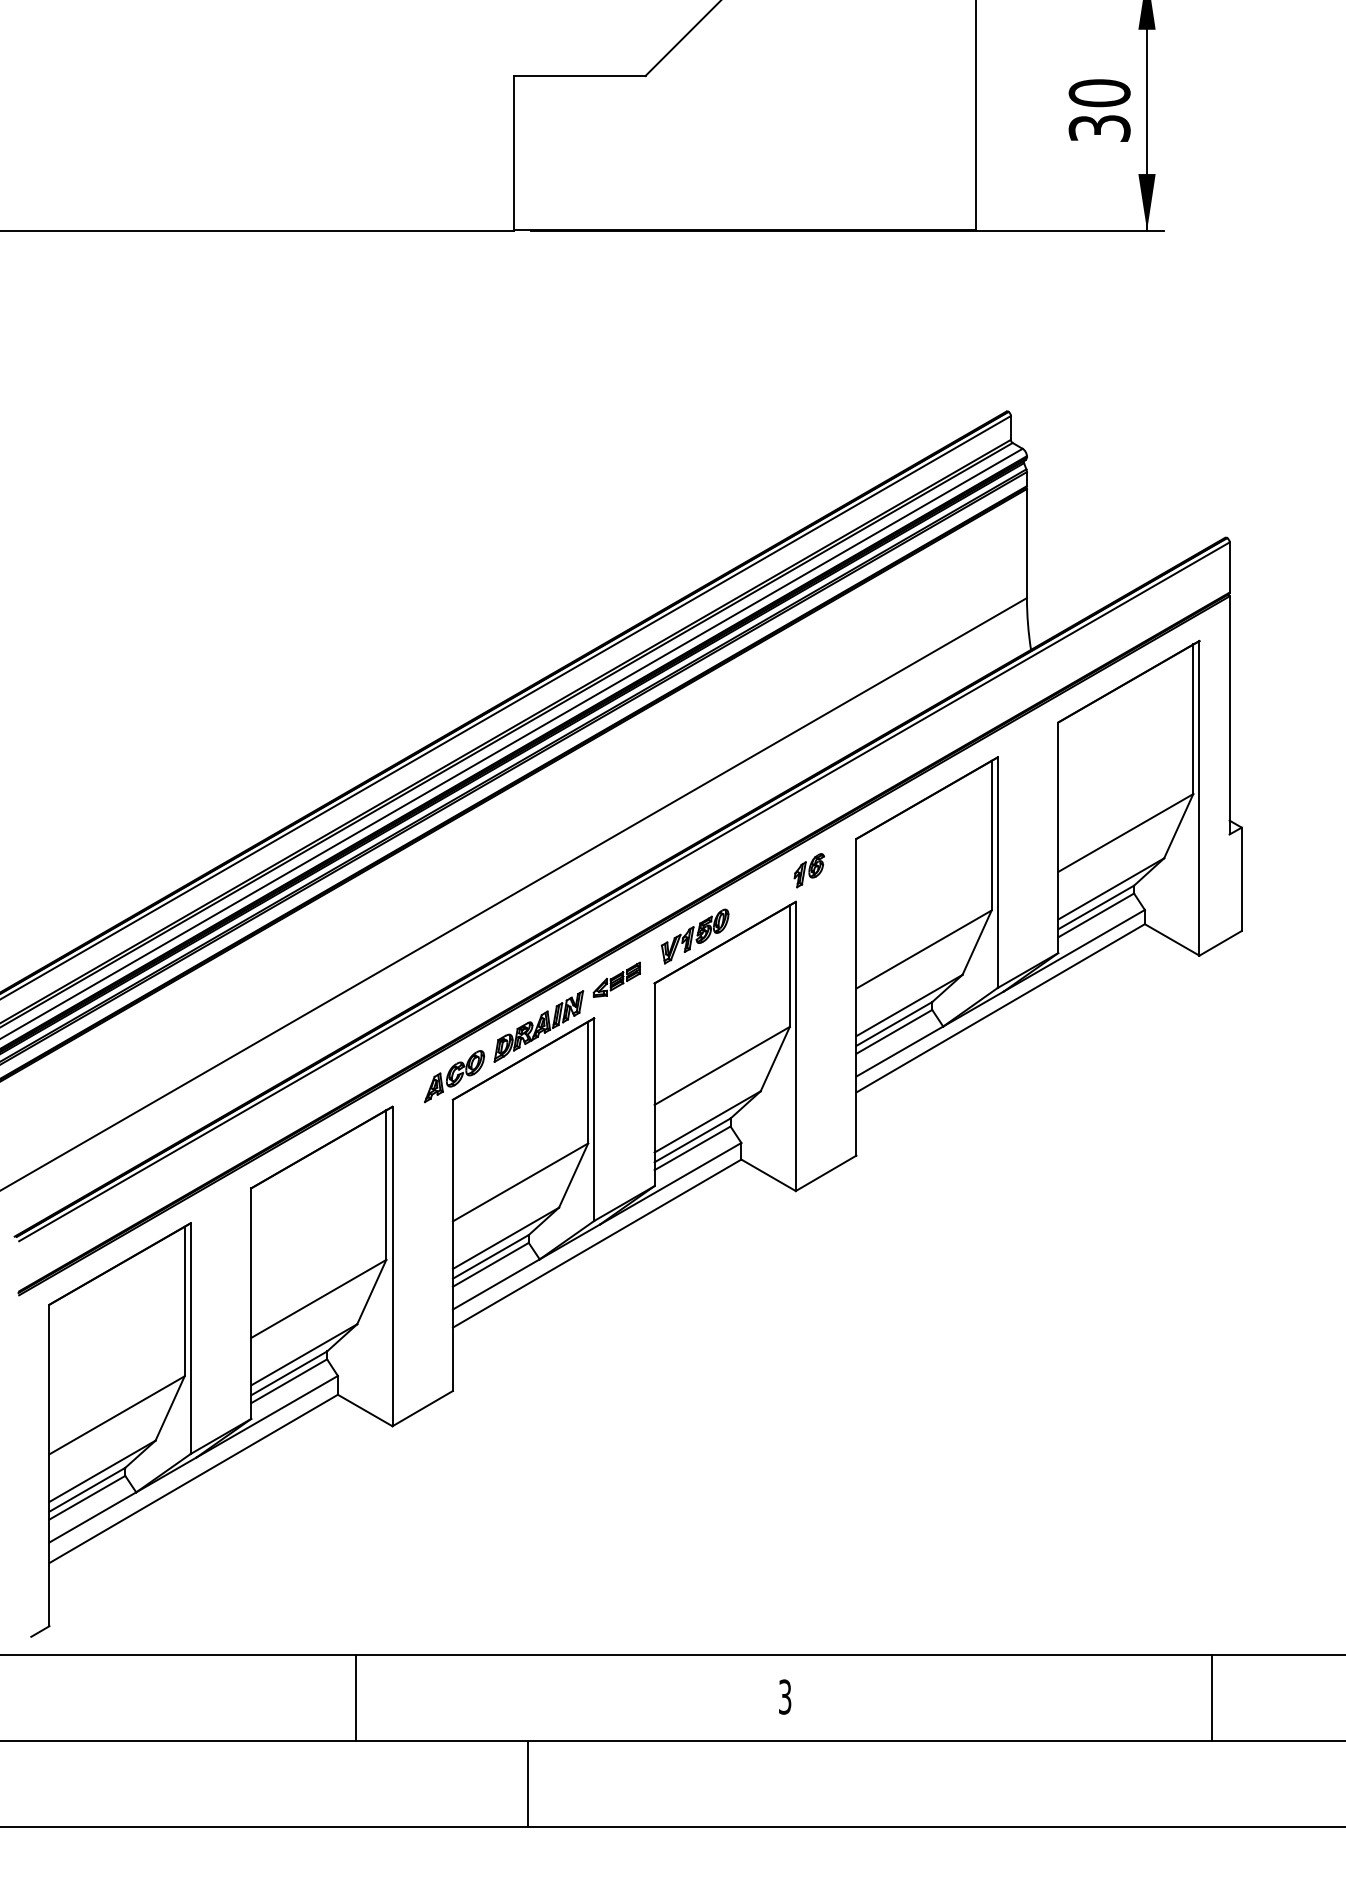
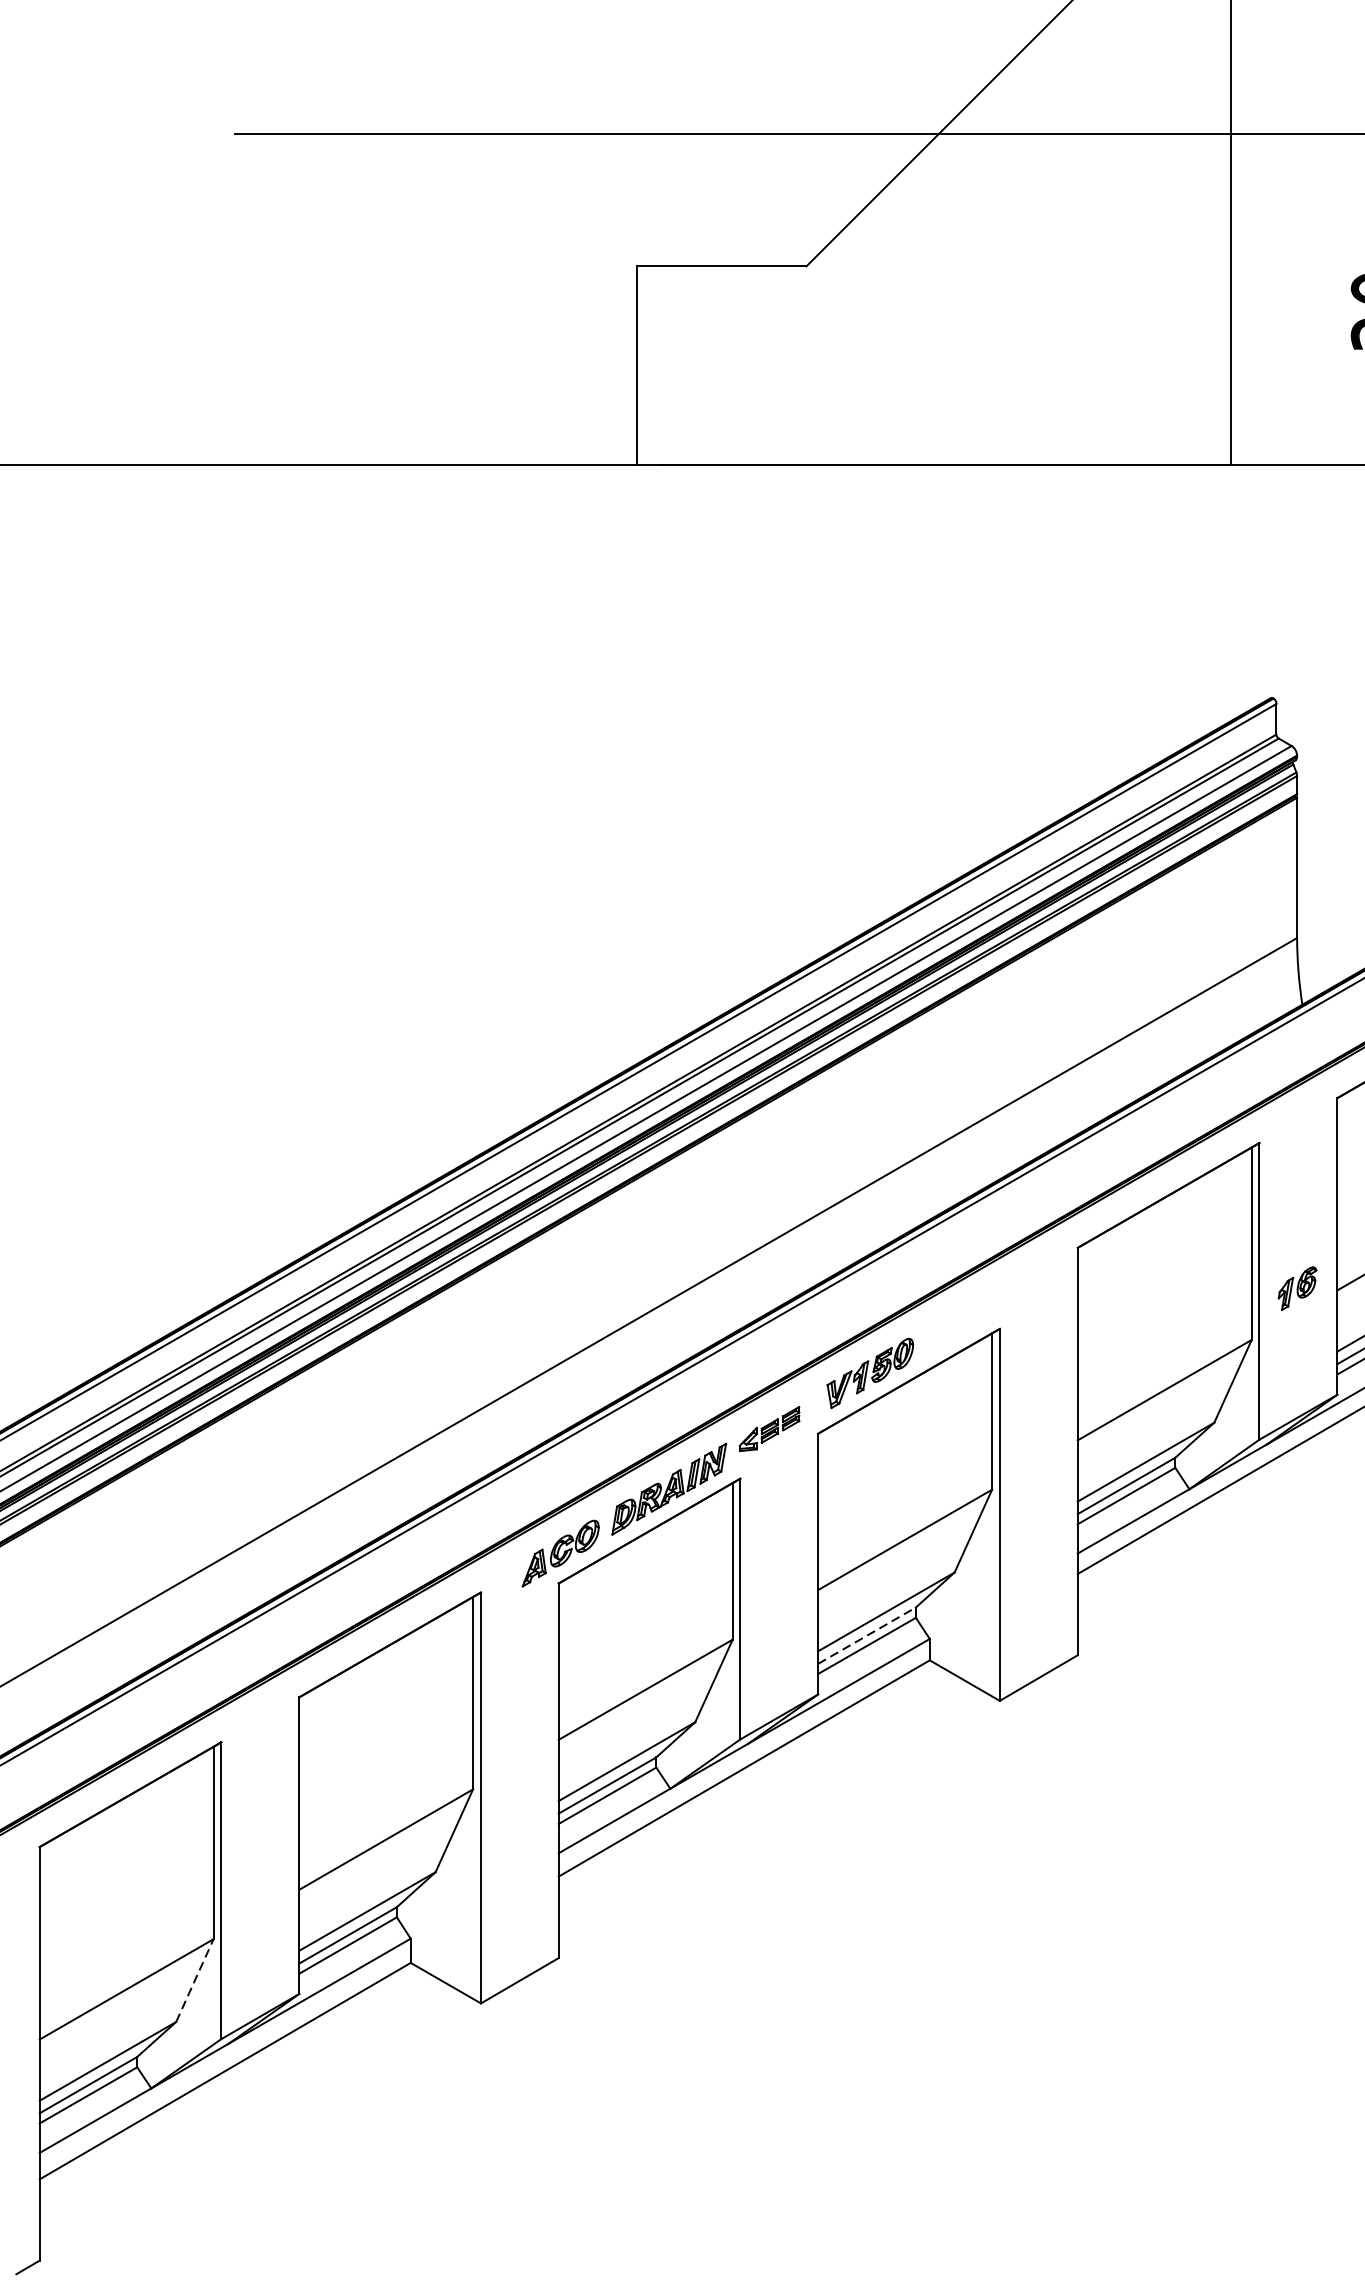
part: (809, 870) -> (1297, 1288), moved
line: (692, 1140) -> (866, 1635), solid -> dashed
line: (170, 1408) -> (195, 1980), solid -> dashed

